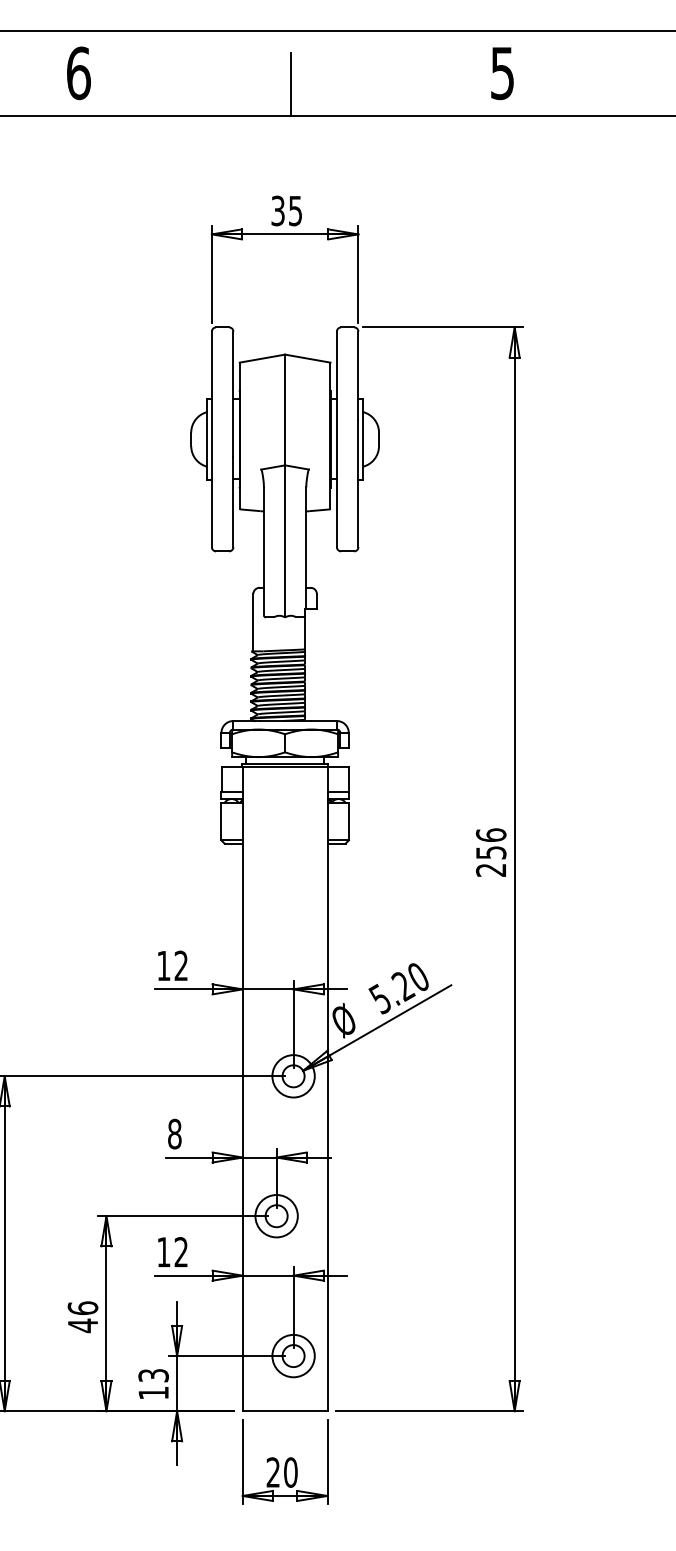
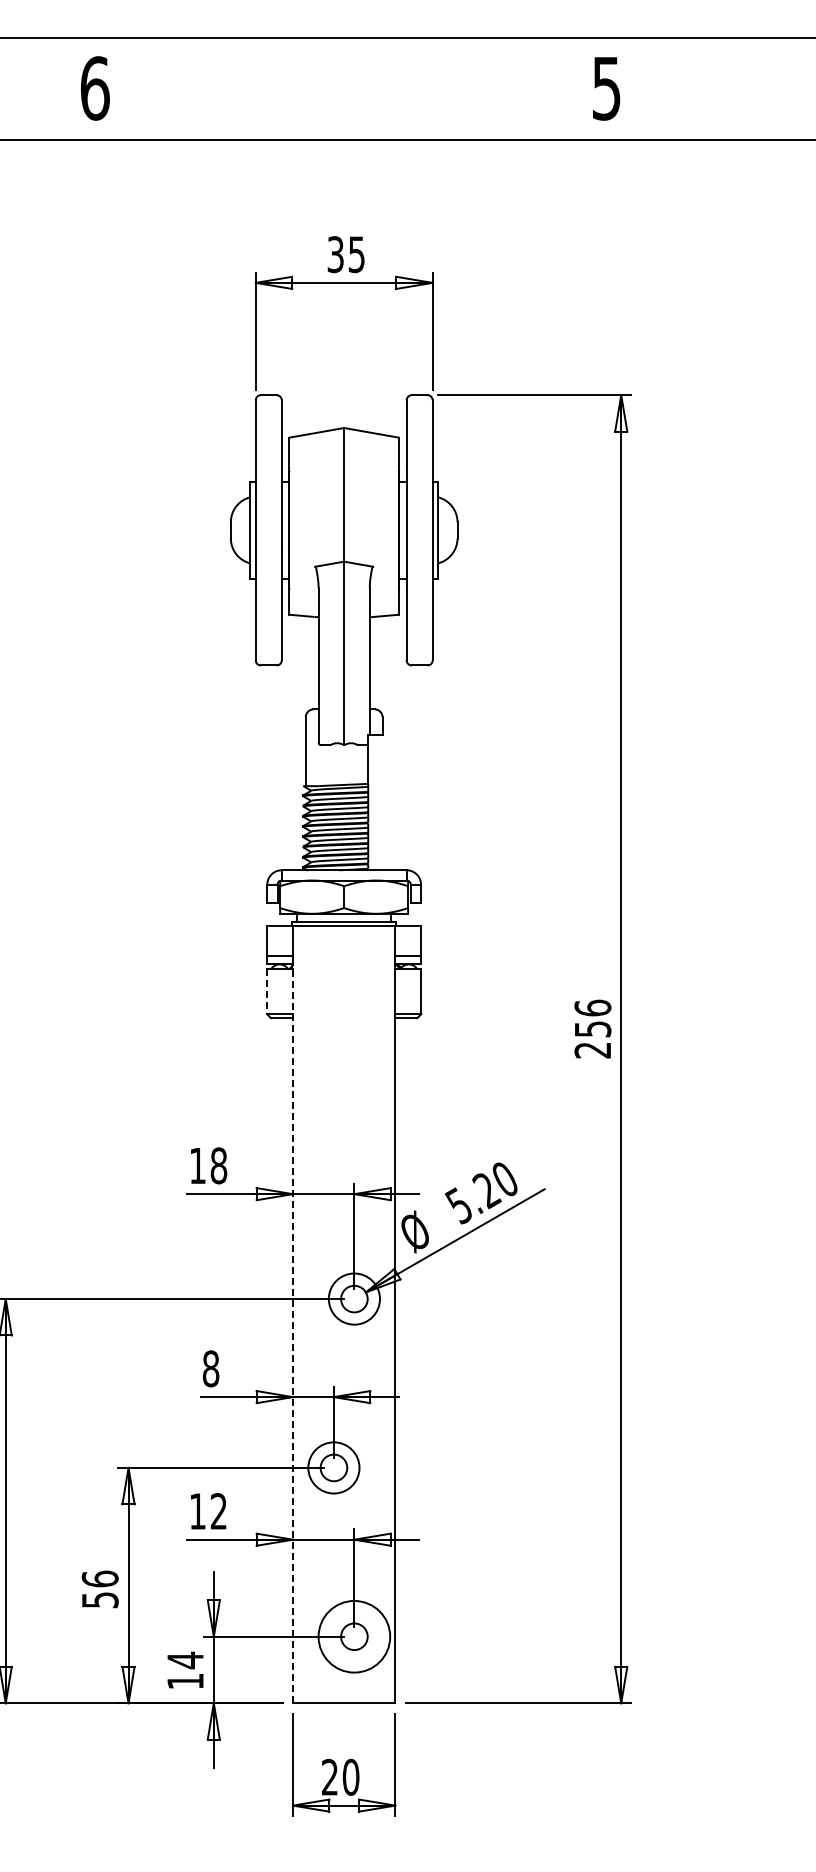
line: (291, 84) -> (351, 101), removed
line: (221, 822) -> (267, 992), solid -> dashed
text: (180, 965) -> (218, 1165), 12 -> 18
line: (243, 1102) -> (293, 1330), solid -> dashed
text: (83, 1326) -> (100, 1600), 46 -> 56
circle: (292, 1355) -> (353, 1636), size x1.4
text: (153, 1375) -> (185, 1660), 13 -> 14

